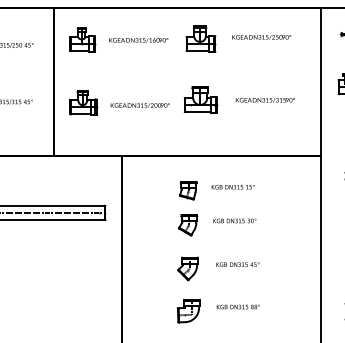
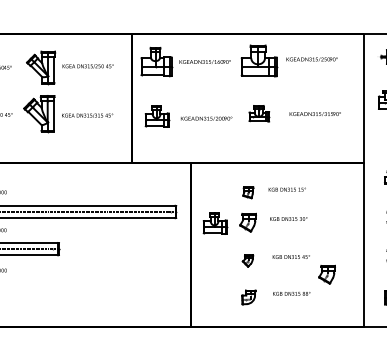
part: (201, 38) -> (259, 60), size x1.4
part: (82, 39) -> (156, 61), size x1.4
part: (201, 99) -> (259, 113), size x0.7
part: (188, 190) -> (248, 192), size x0.7
part: (150, 226) -> (215, 223), added
part: (187, 268) -> (247, 260), size x0.6
part: (278, 284) -> (326, 274), added
part: (188, 311) -> (248, 297), size x0.7

